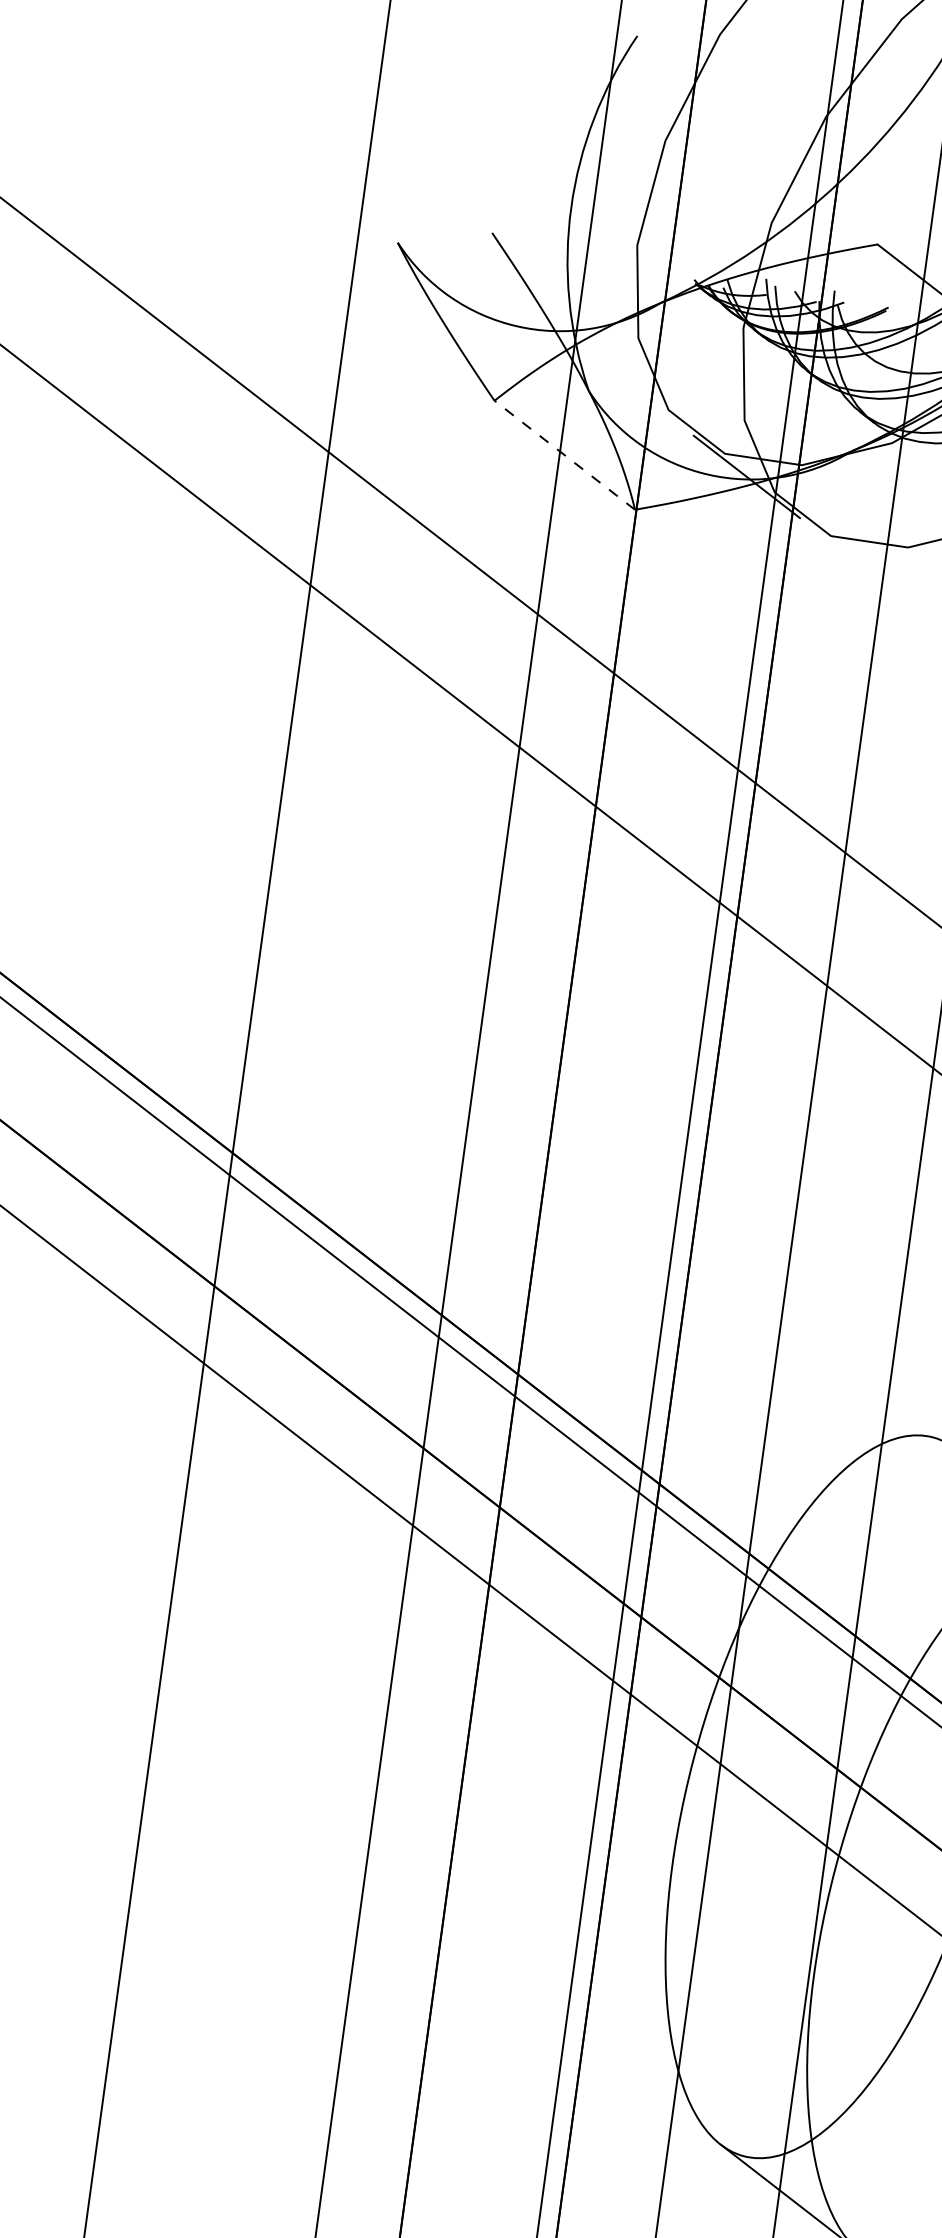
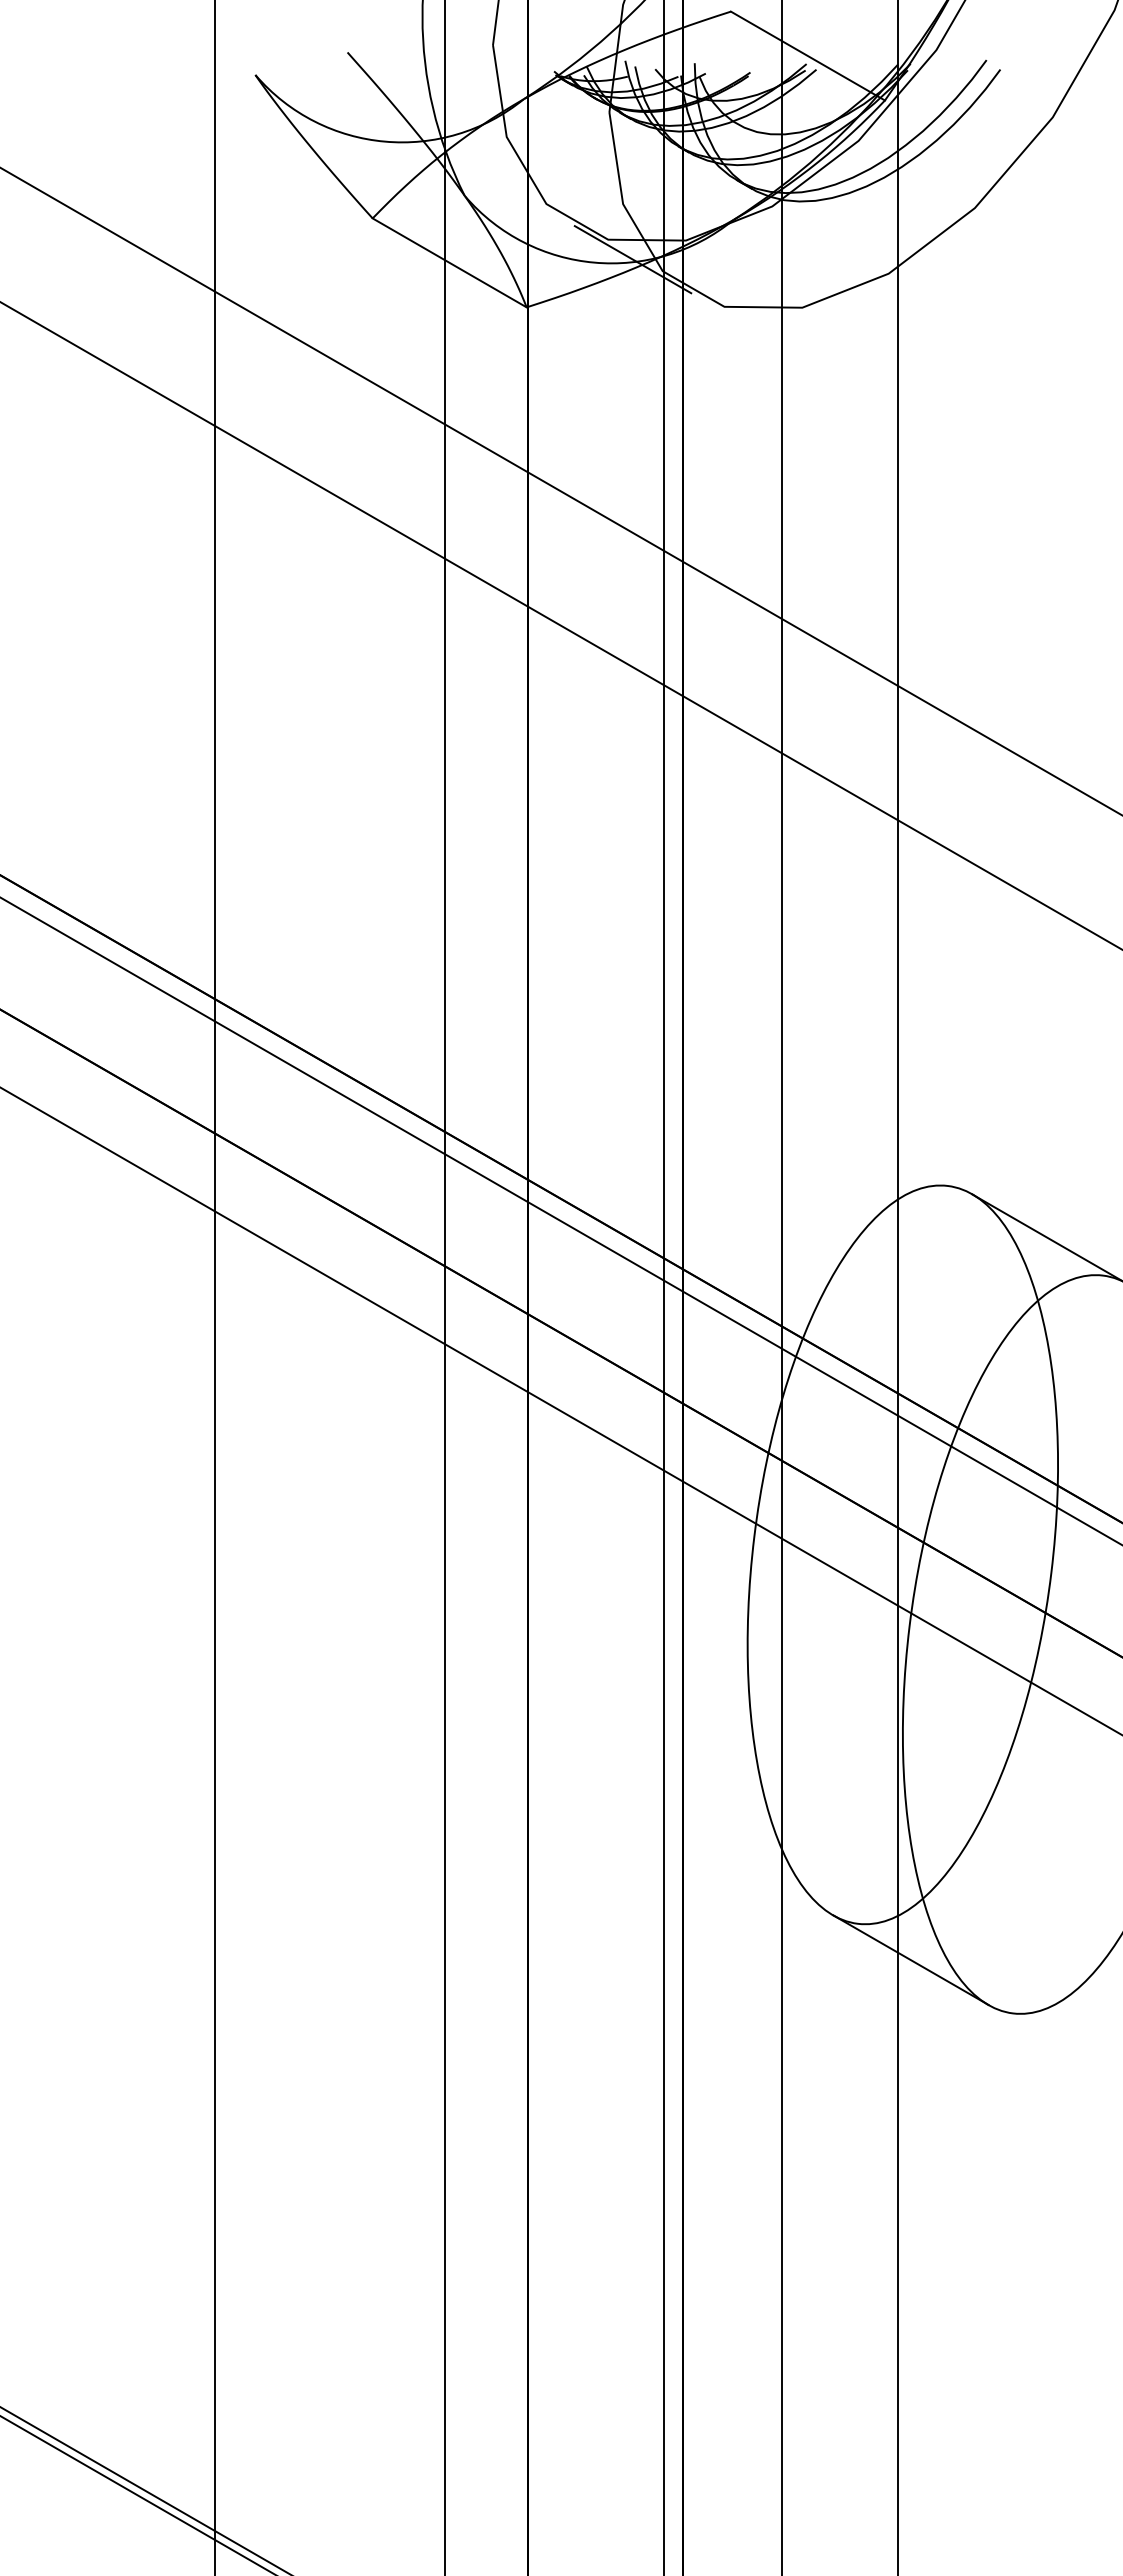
line: (564, 454) -> (449, 262), dashed -> solid

